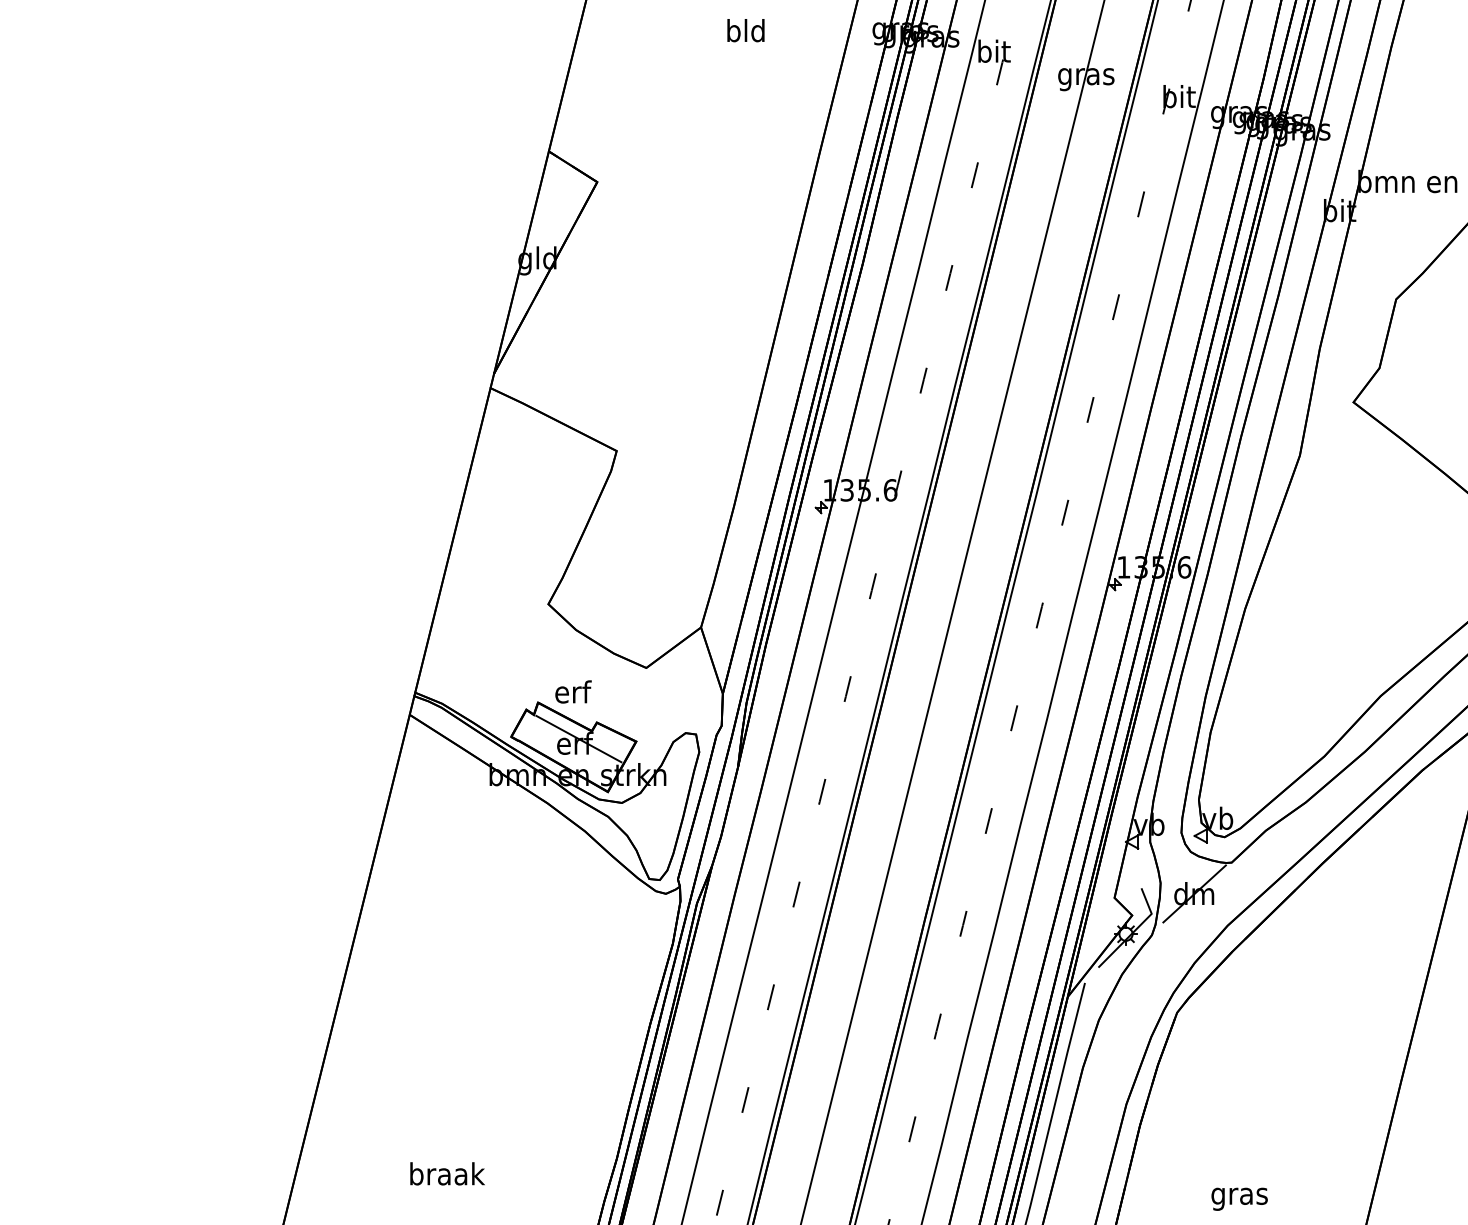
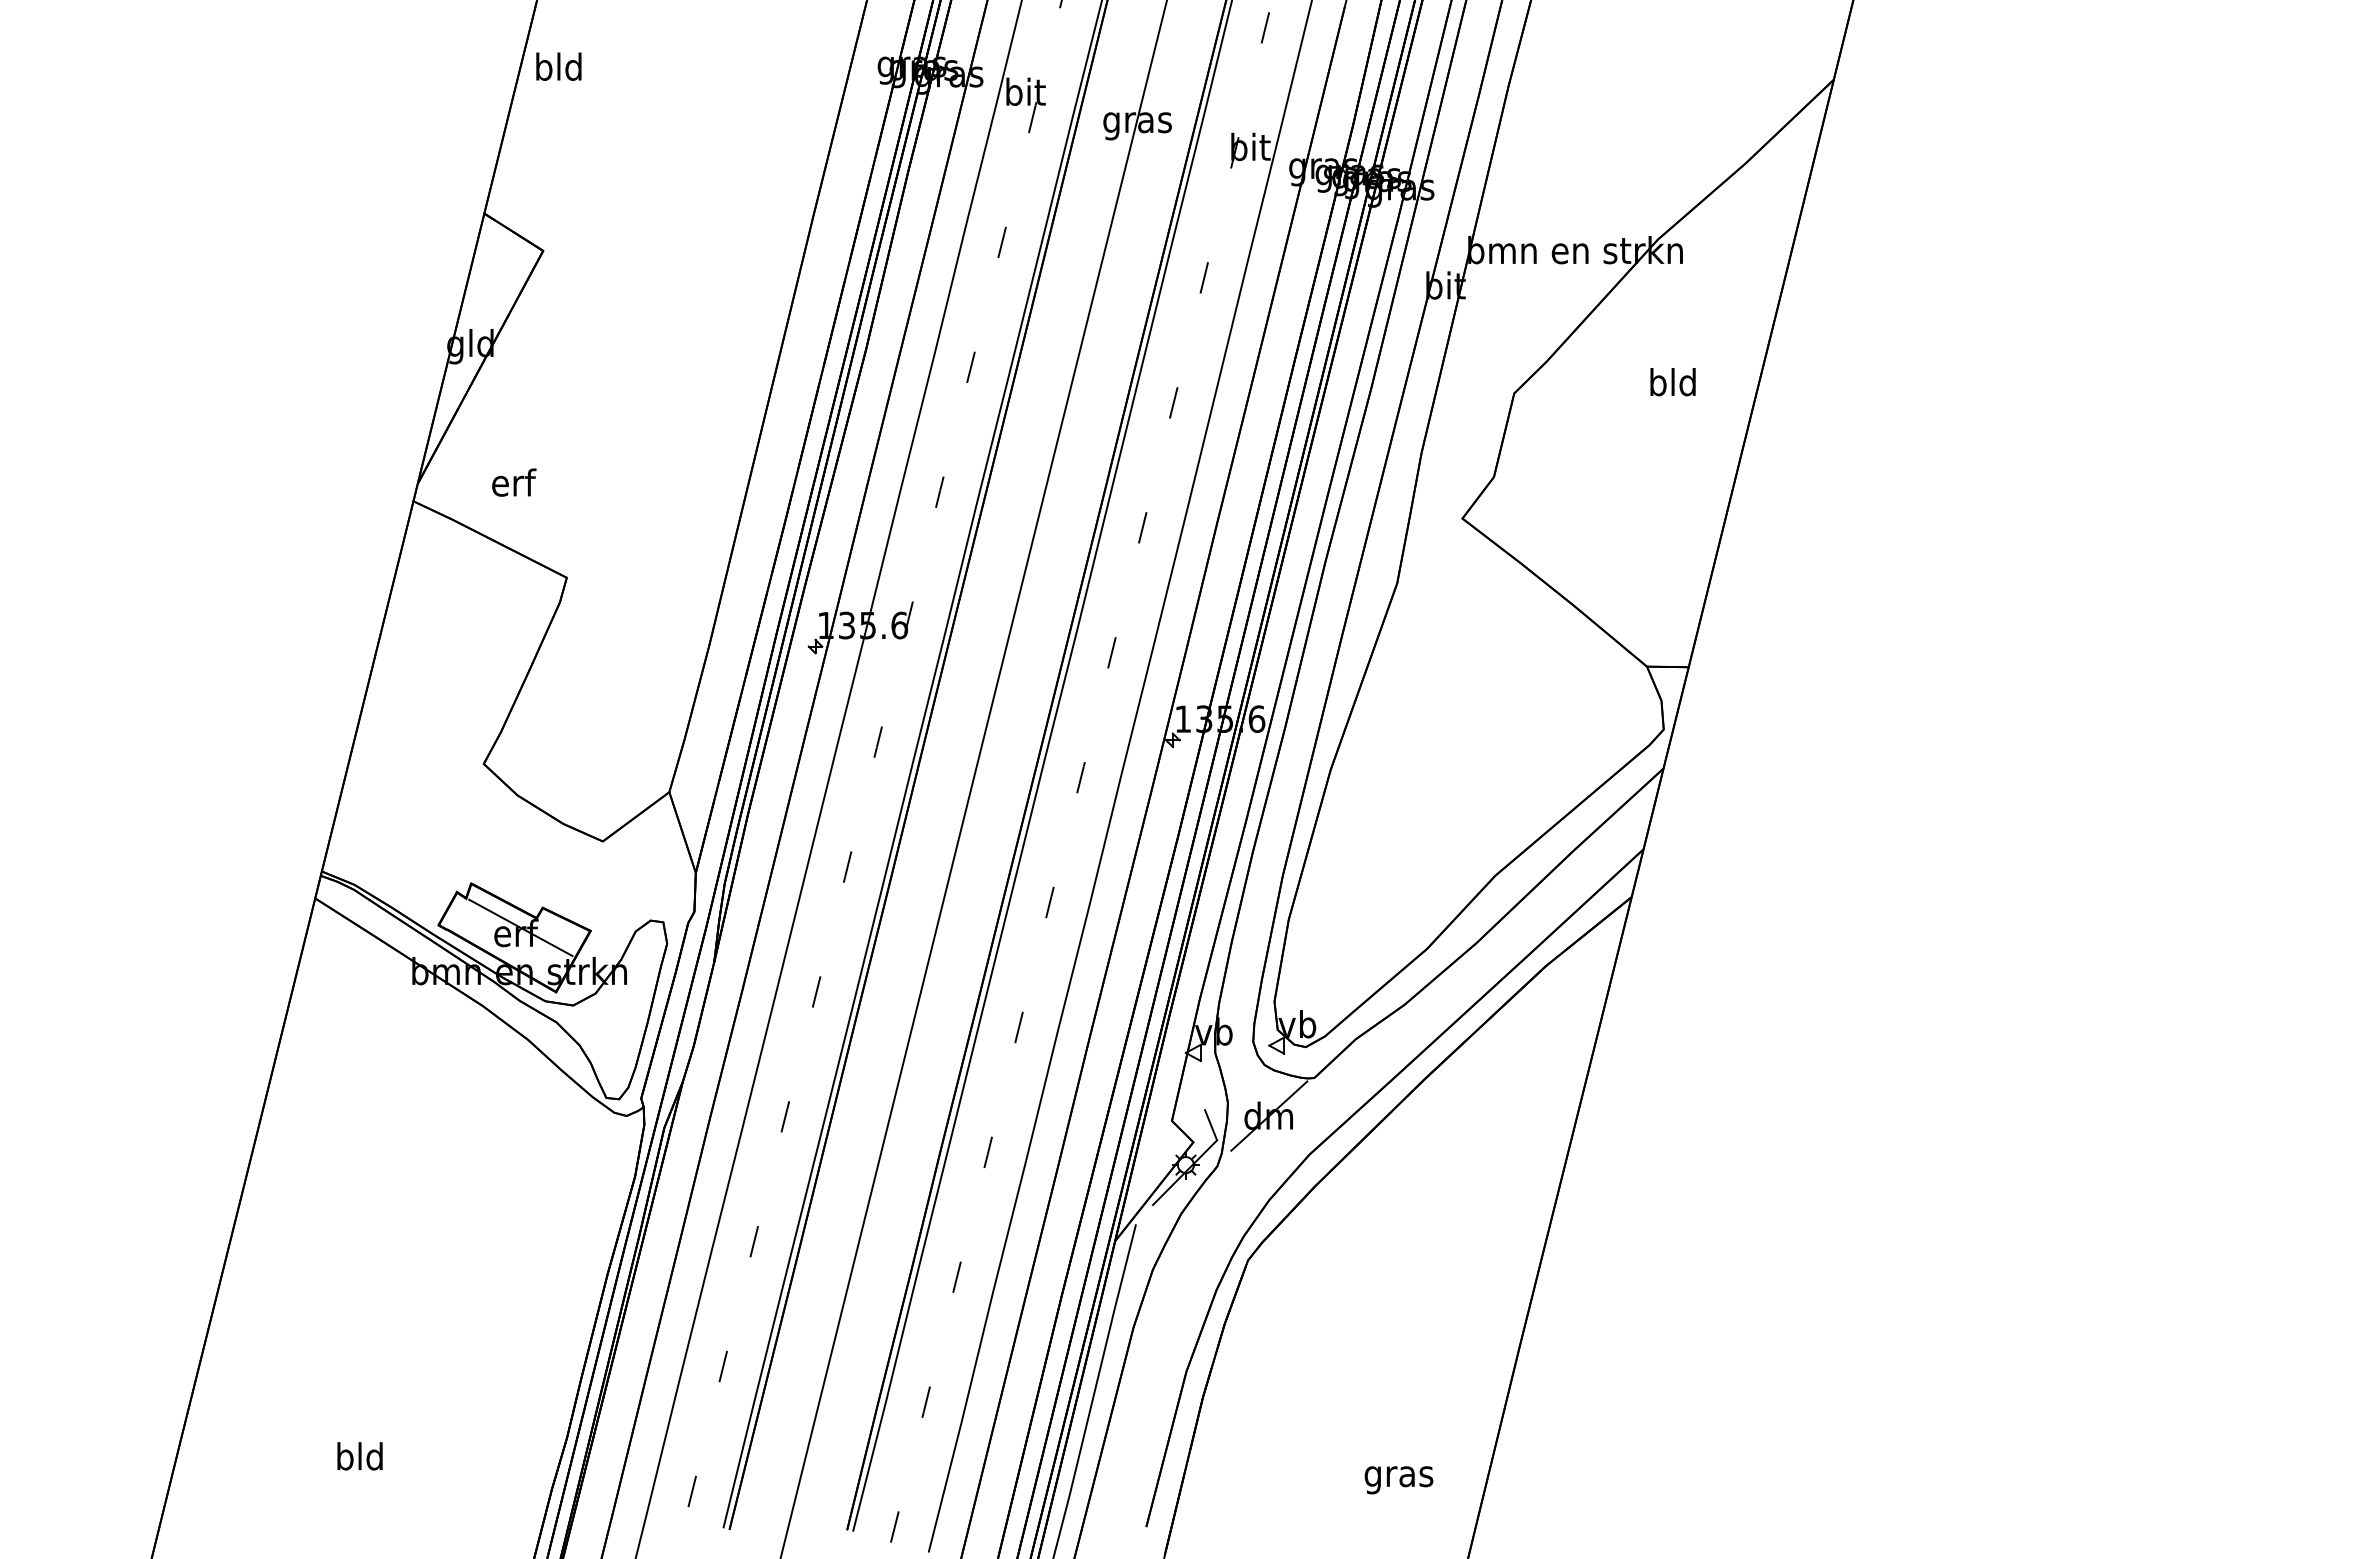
text: (745, 30) -> (558, 66), moved
text: (573, 691) -> (514, 482), moved
text: (447, 1173) -> (361, 1456), braak -> bld
text: (1239, 1199) -> (1398, 1480), moved

